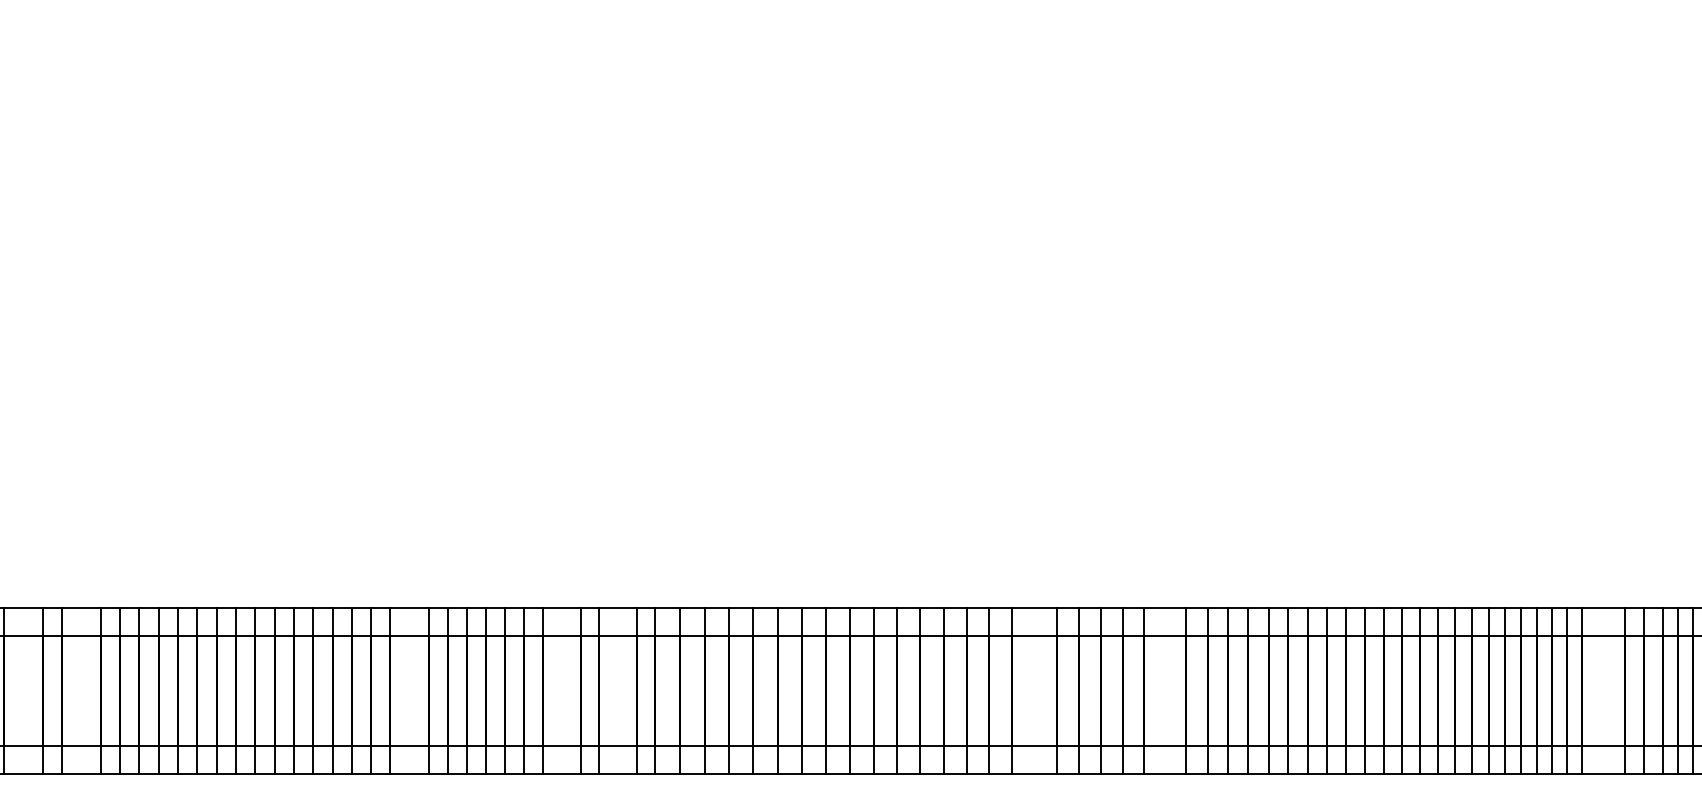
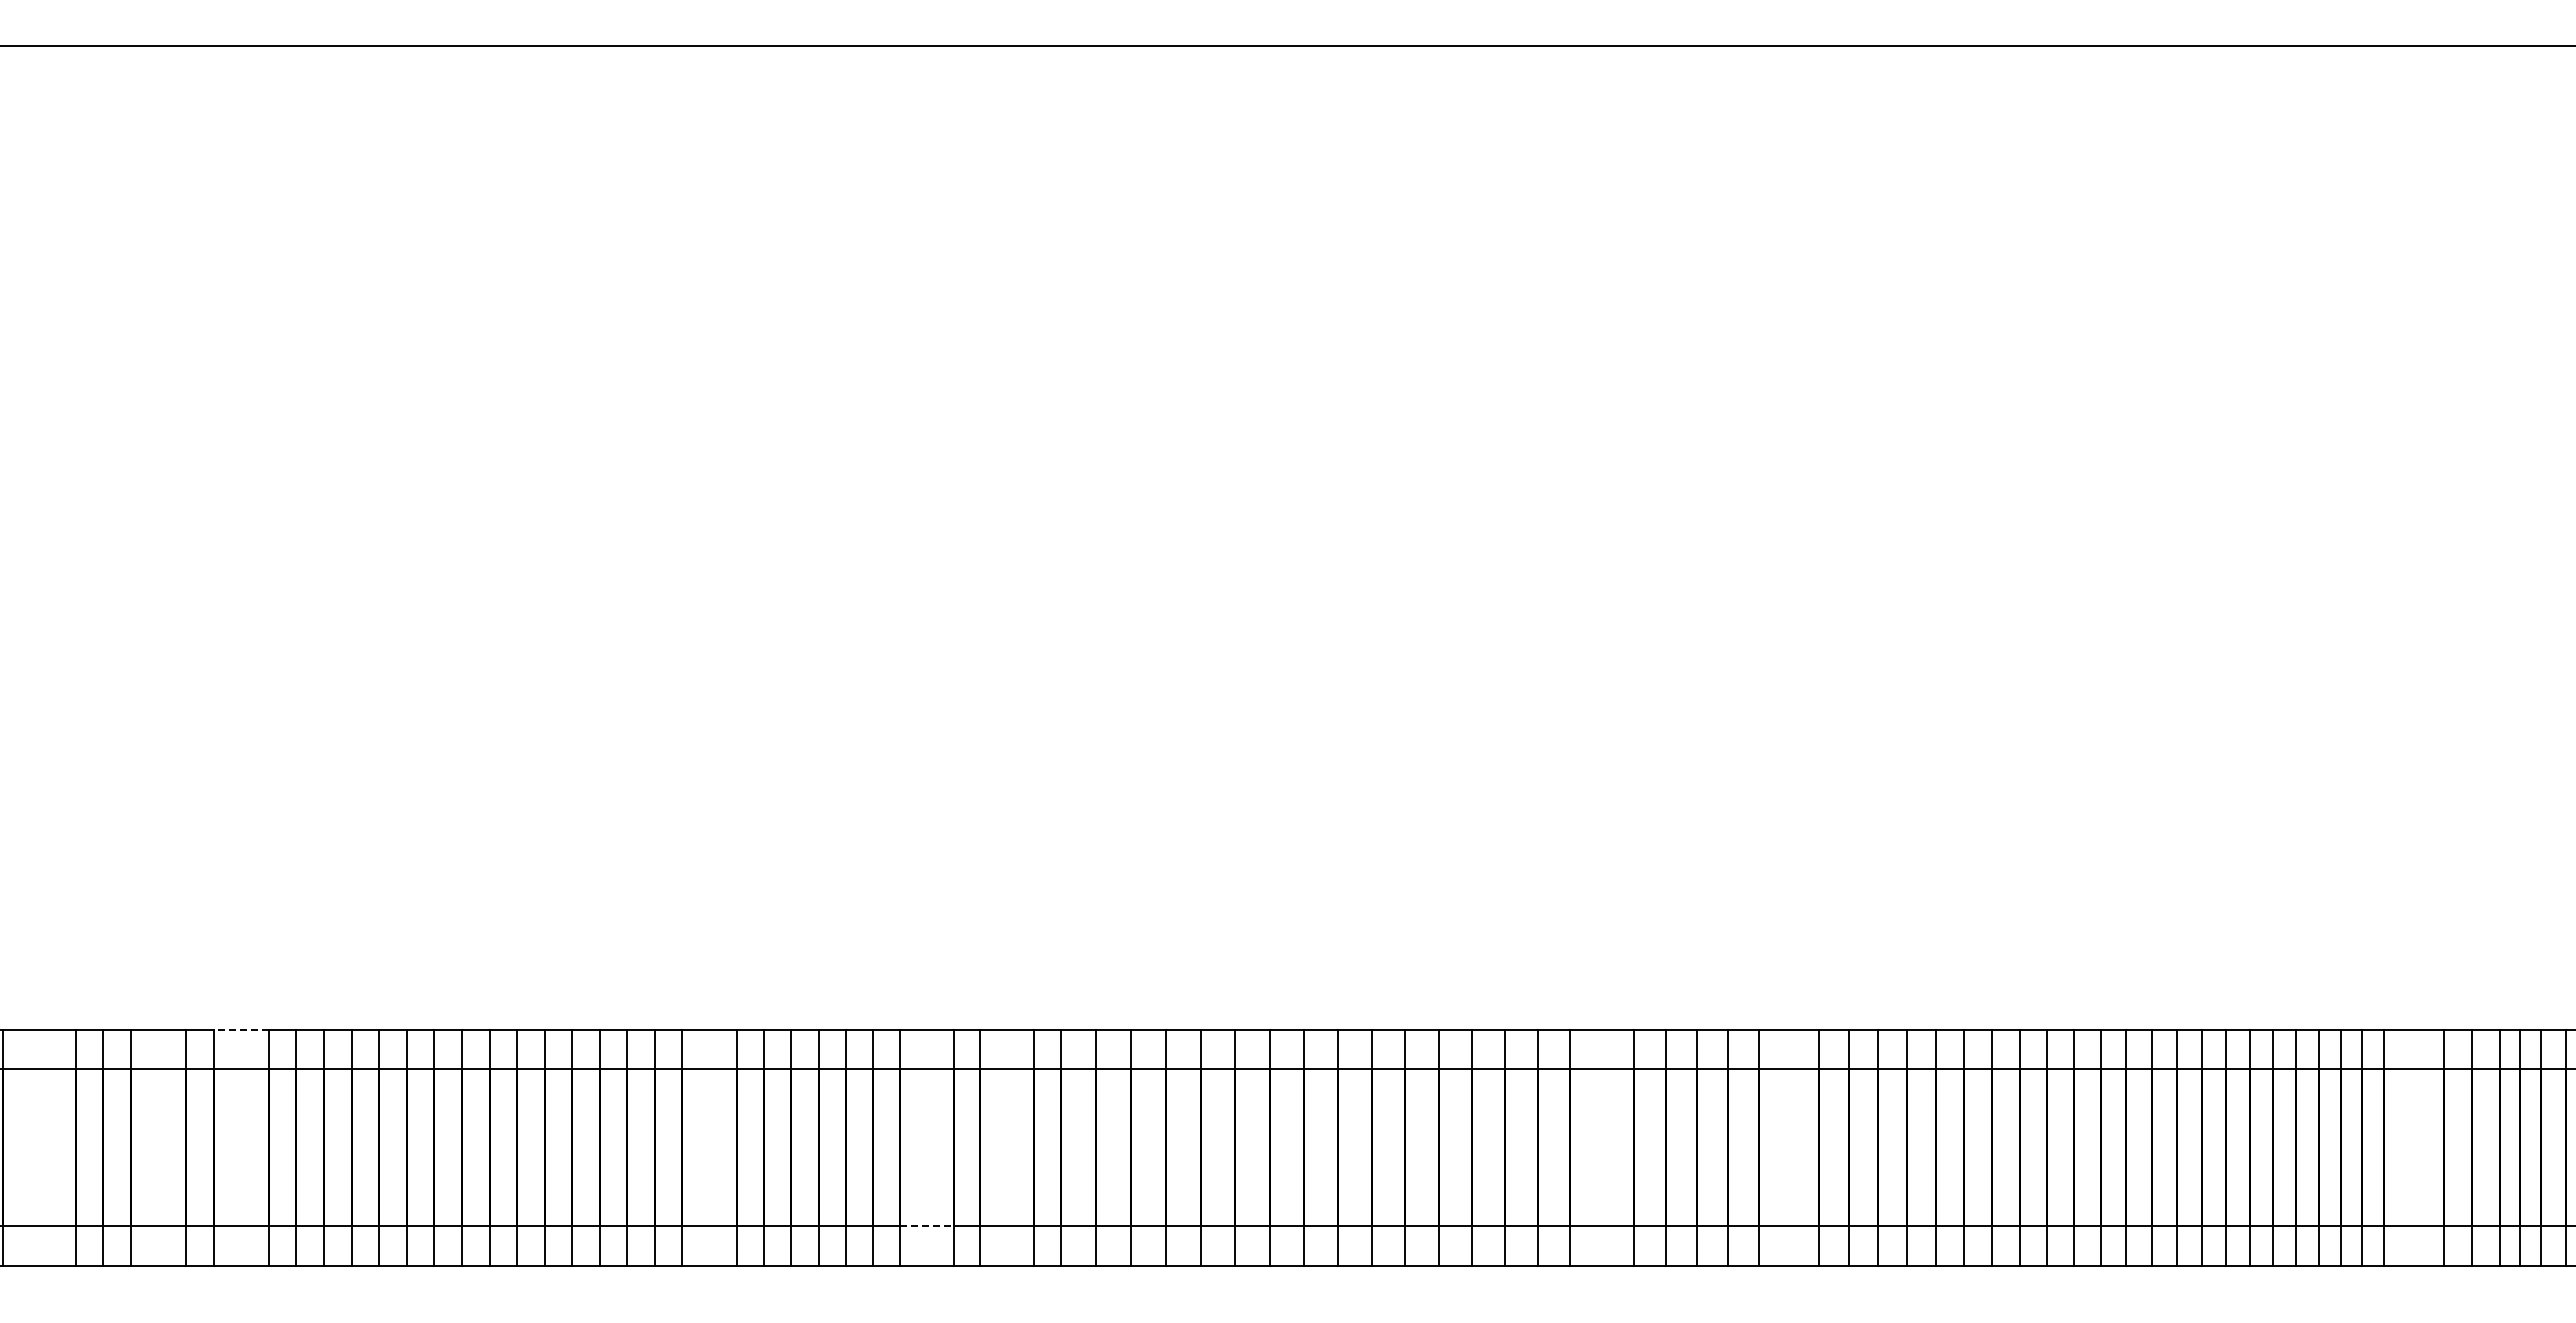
line: (81, 608) -> (241, 1029), solid -> dashed
line: (561, 746) -> (926, 1226), solid -> dashed

